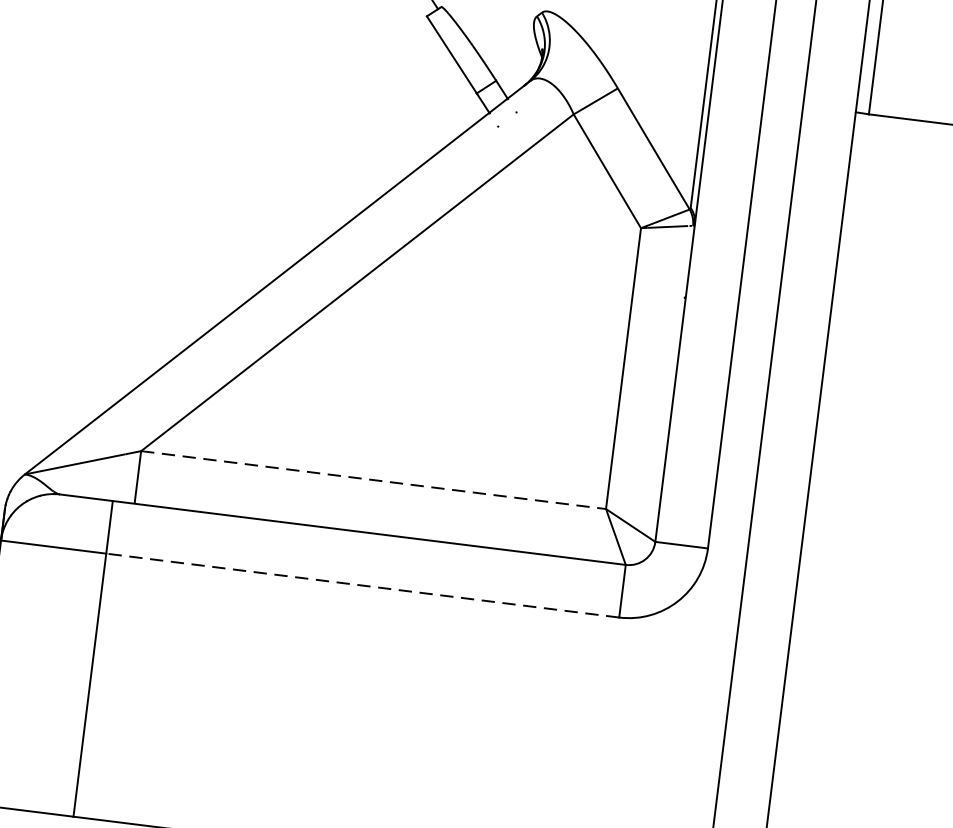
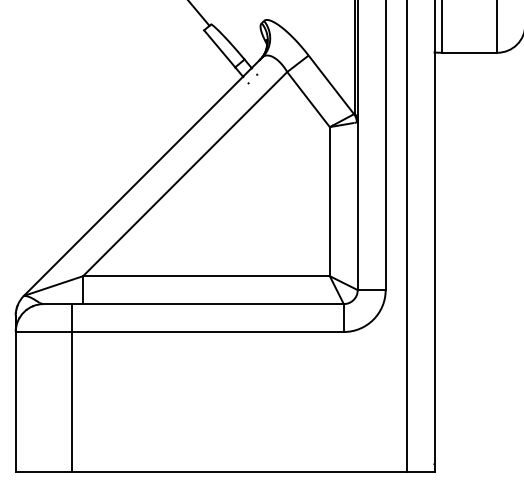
line: (373, 480) -> (206, 276), dashed -> solid
line: (362, 586) -> (207, 332), dashed -> solid

